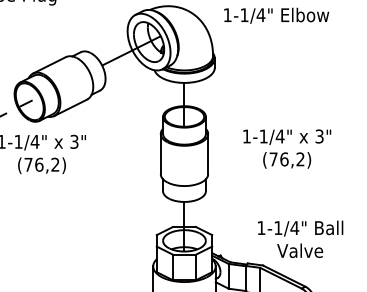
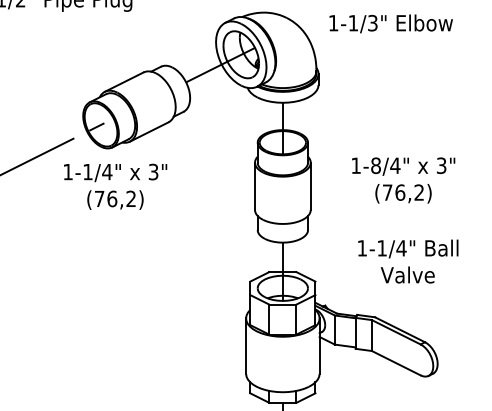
text: (260, 14) -> (372, 22), 1-1/4" -> 1-1/3"
text: (263, 136) -> (375, 165), 1-1/4" -> 1-8/4"
text: (300, 239) -> (408, 261), moved

